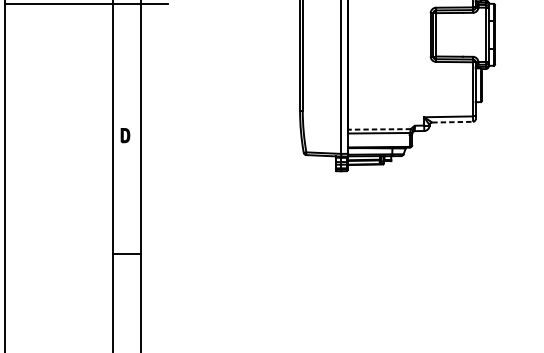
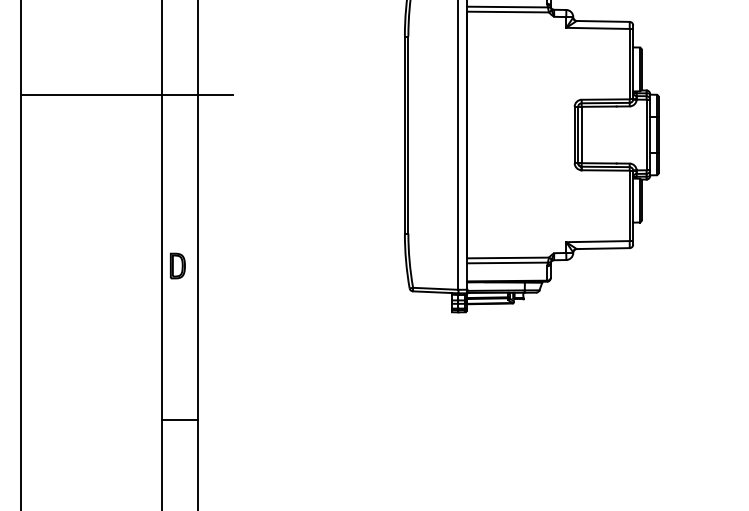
line: (452, 122) -> (603, 248), dashed -> solid
line: (379, 129) -> (508, 257), dashed -> solid
part: (125, 135) -> (177, 265), size x1.43

